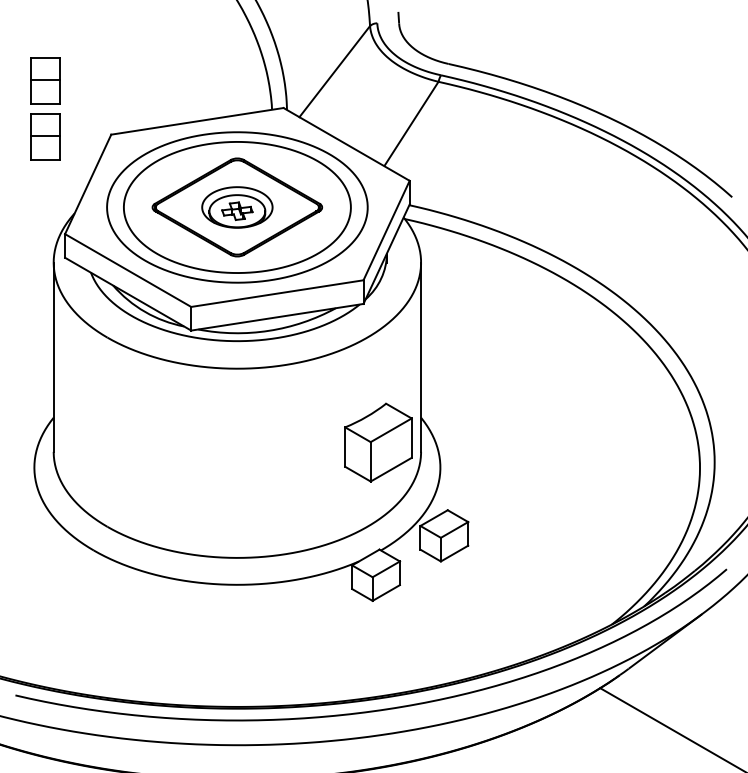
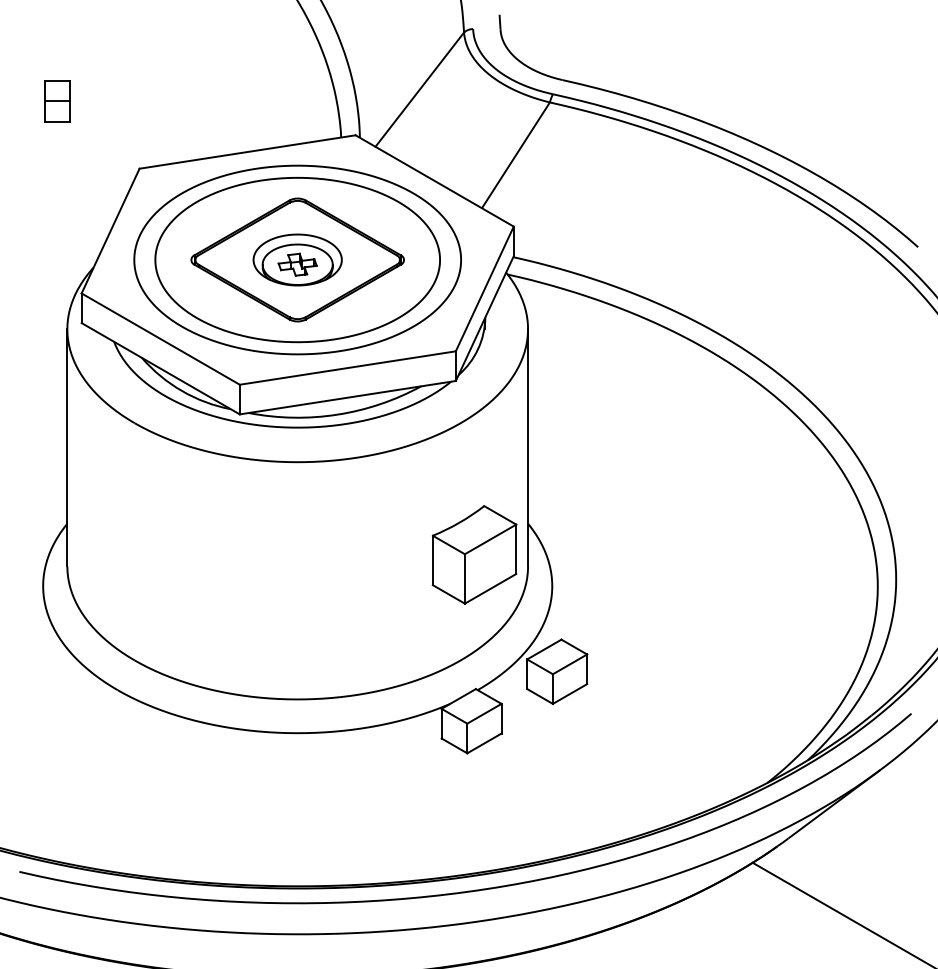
part: (45, 81) -> (57, 101), size x0.7
part: (45, 136) -> (57, 171), removed

